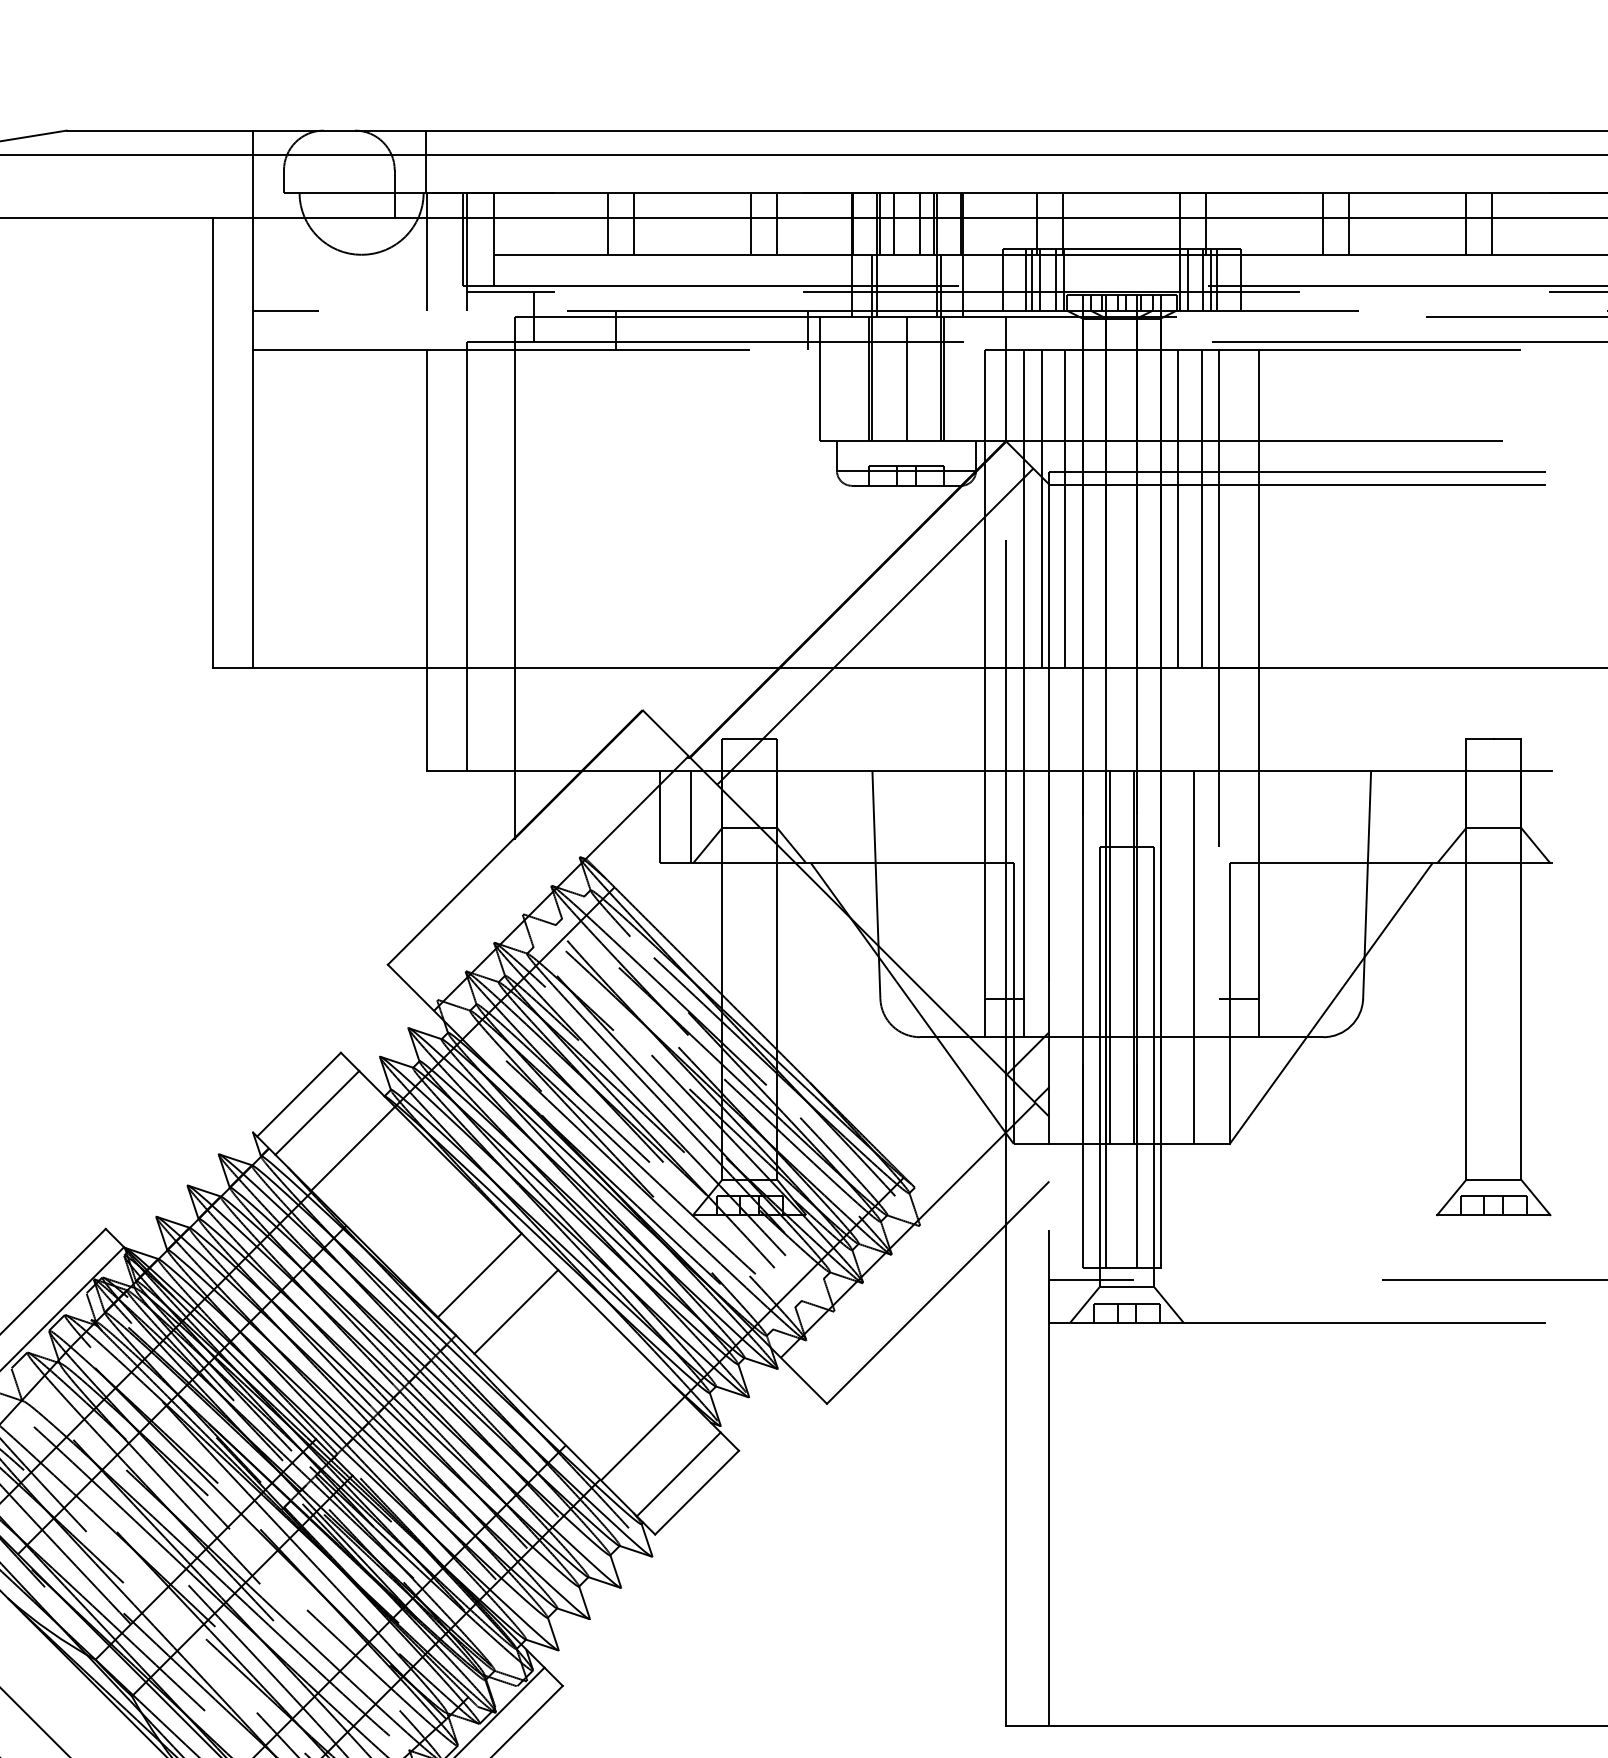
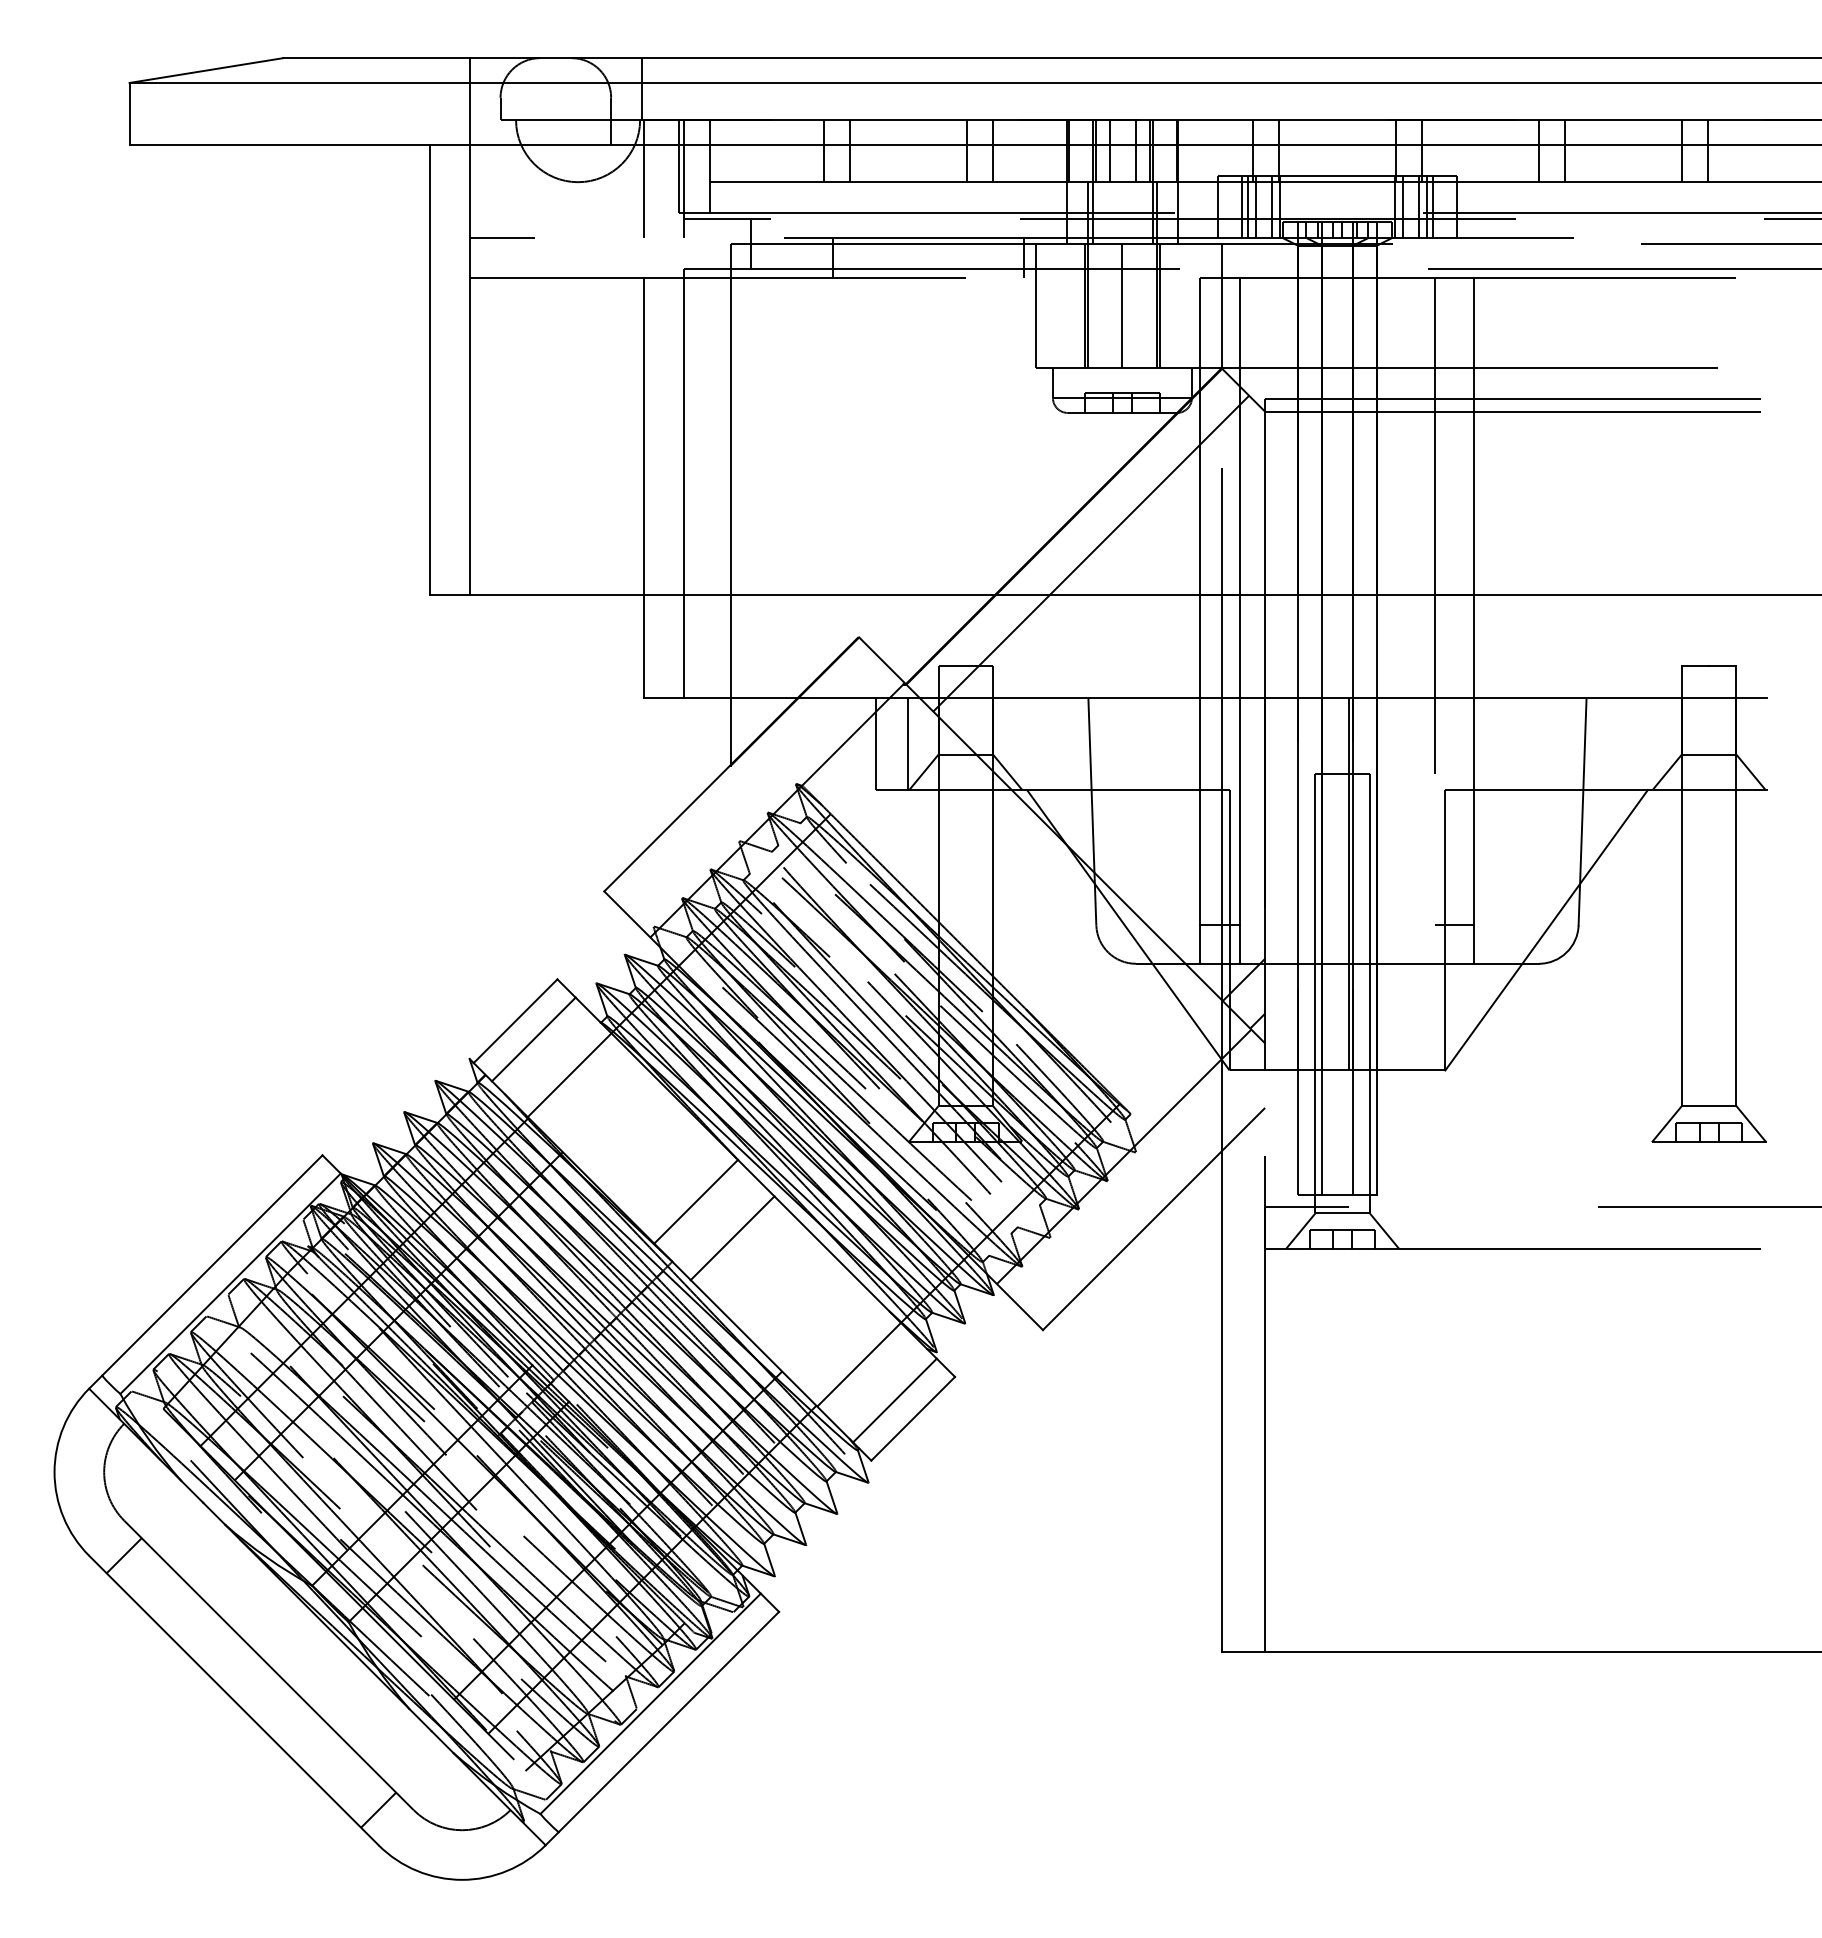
line: (1041, 508) -> (1257, 435), removed
line: (1065, 508) -> (1281, 435), removed
line: (1177, 508) -> (1393, 435), removed
line: (1201, 508) -> (1417, 435), removed
line: (1109, 957) -> (1325, 884), removed
line: (1193, 957) -> (1409, 884), removed

